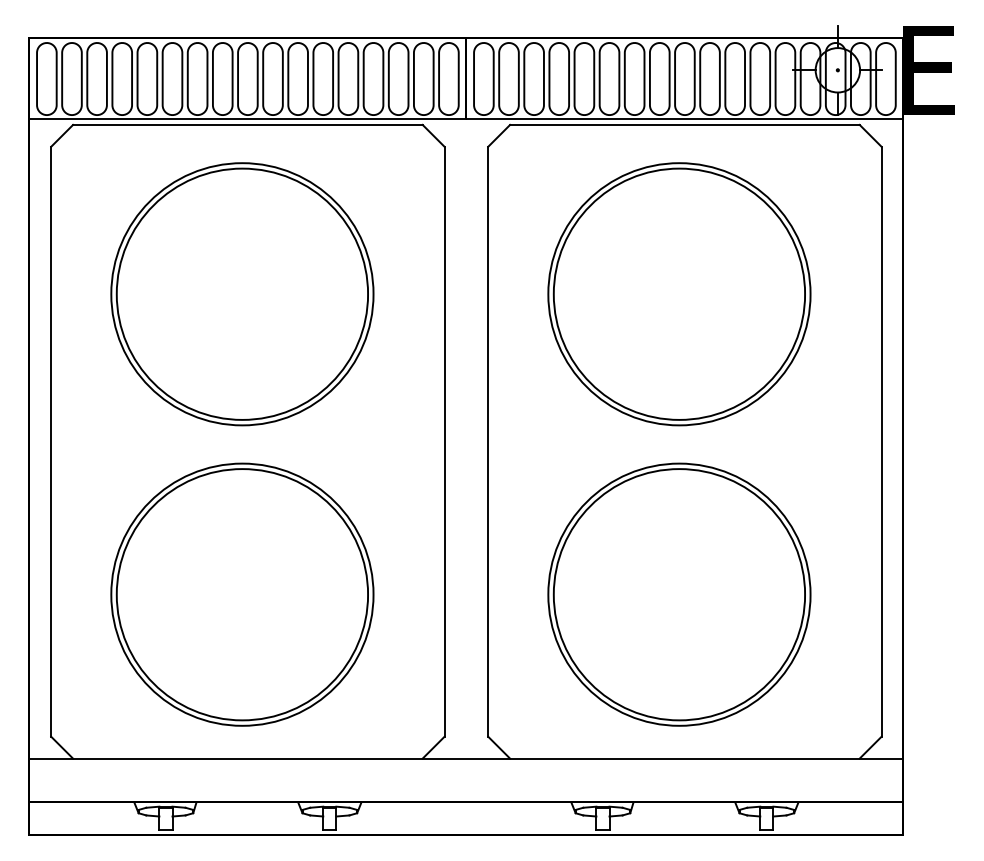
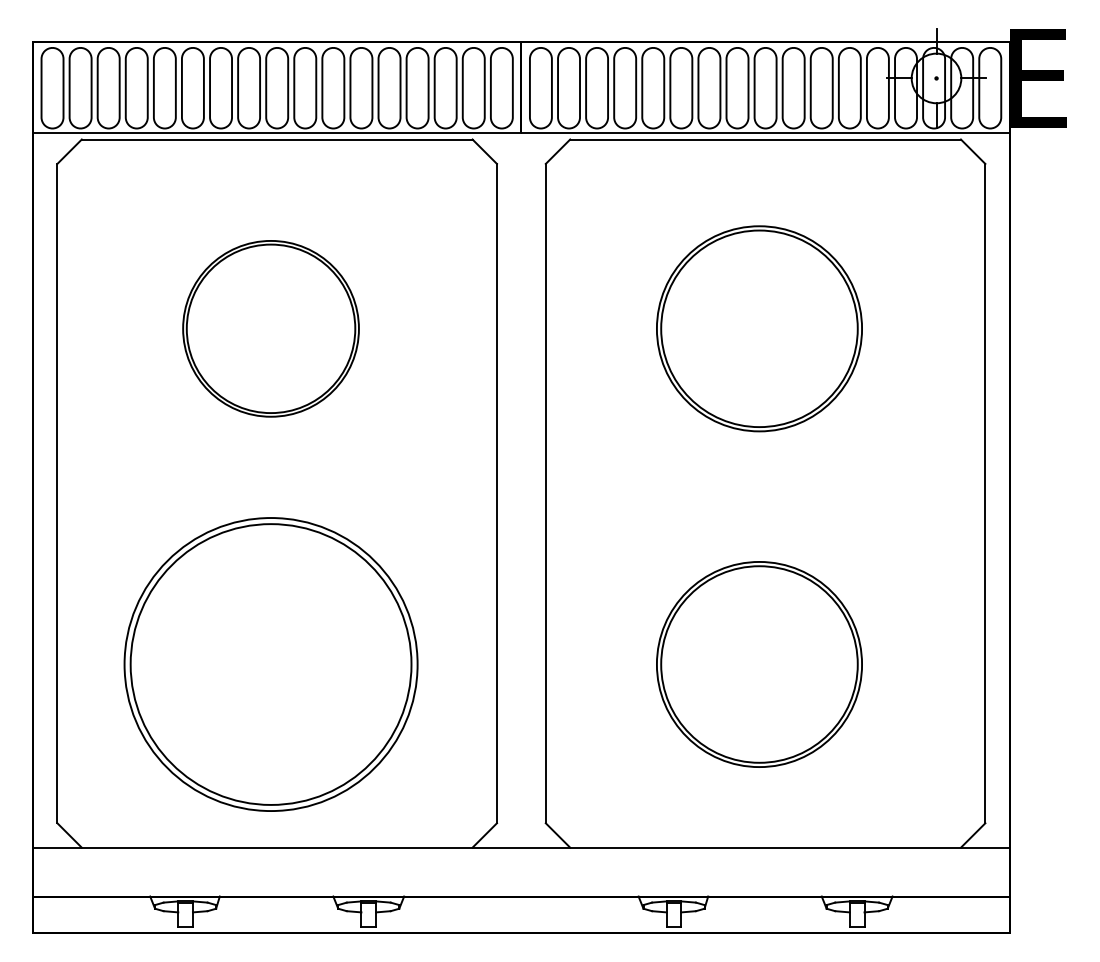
part: (241, 294) -> (270, 328), size x0.6
part: (679, 294) -> (759, 328), size x0.7
part: (679, 594) -> (759, 664), size x0.7

